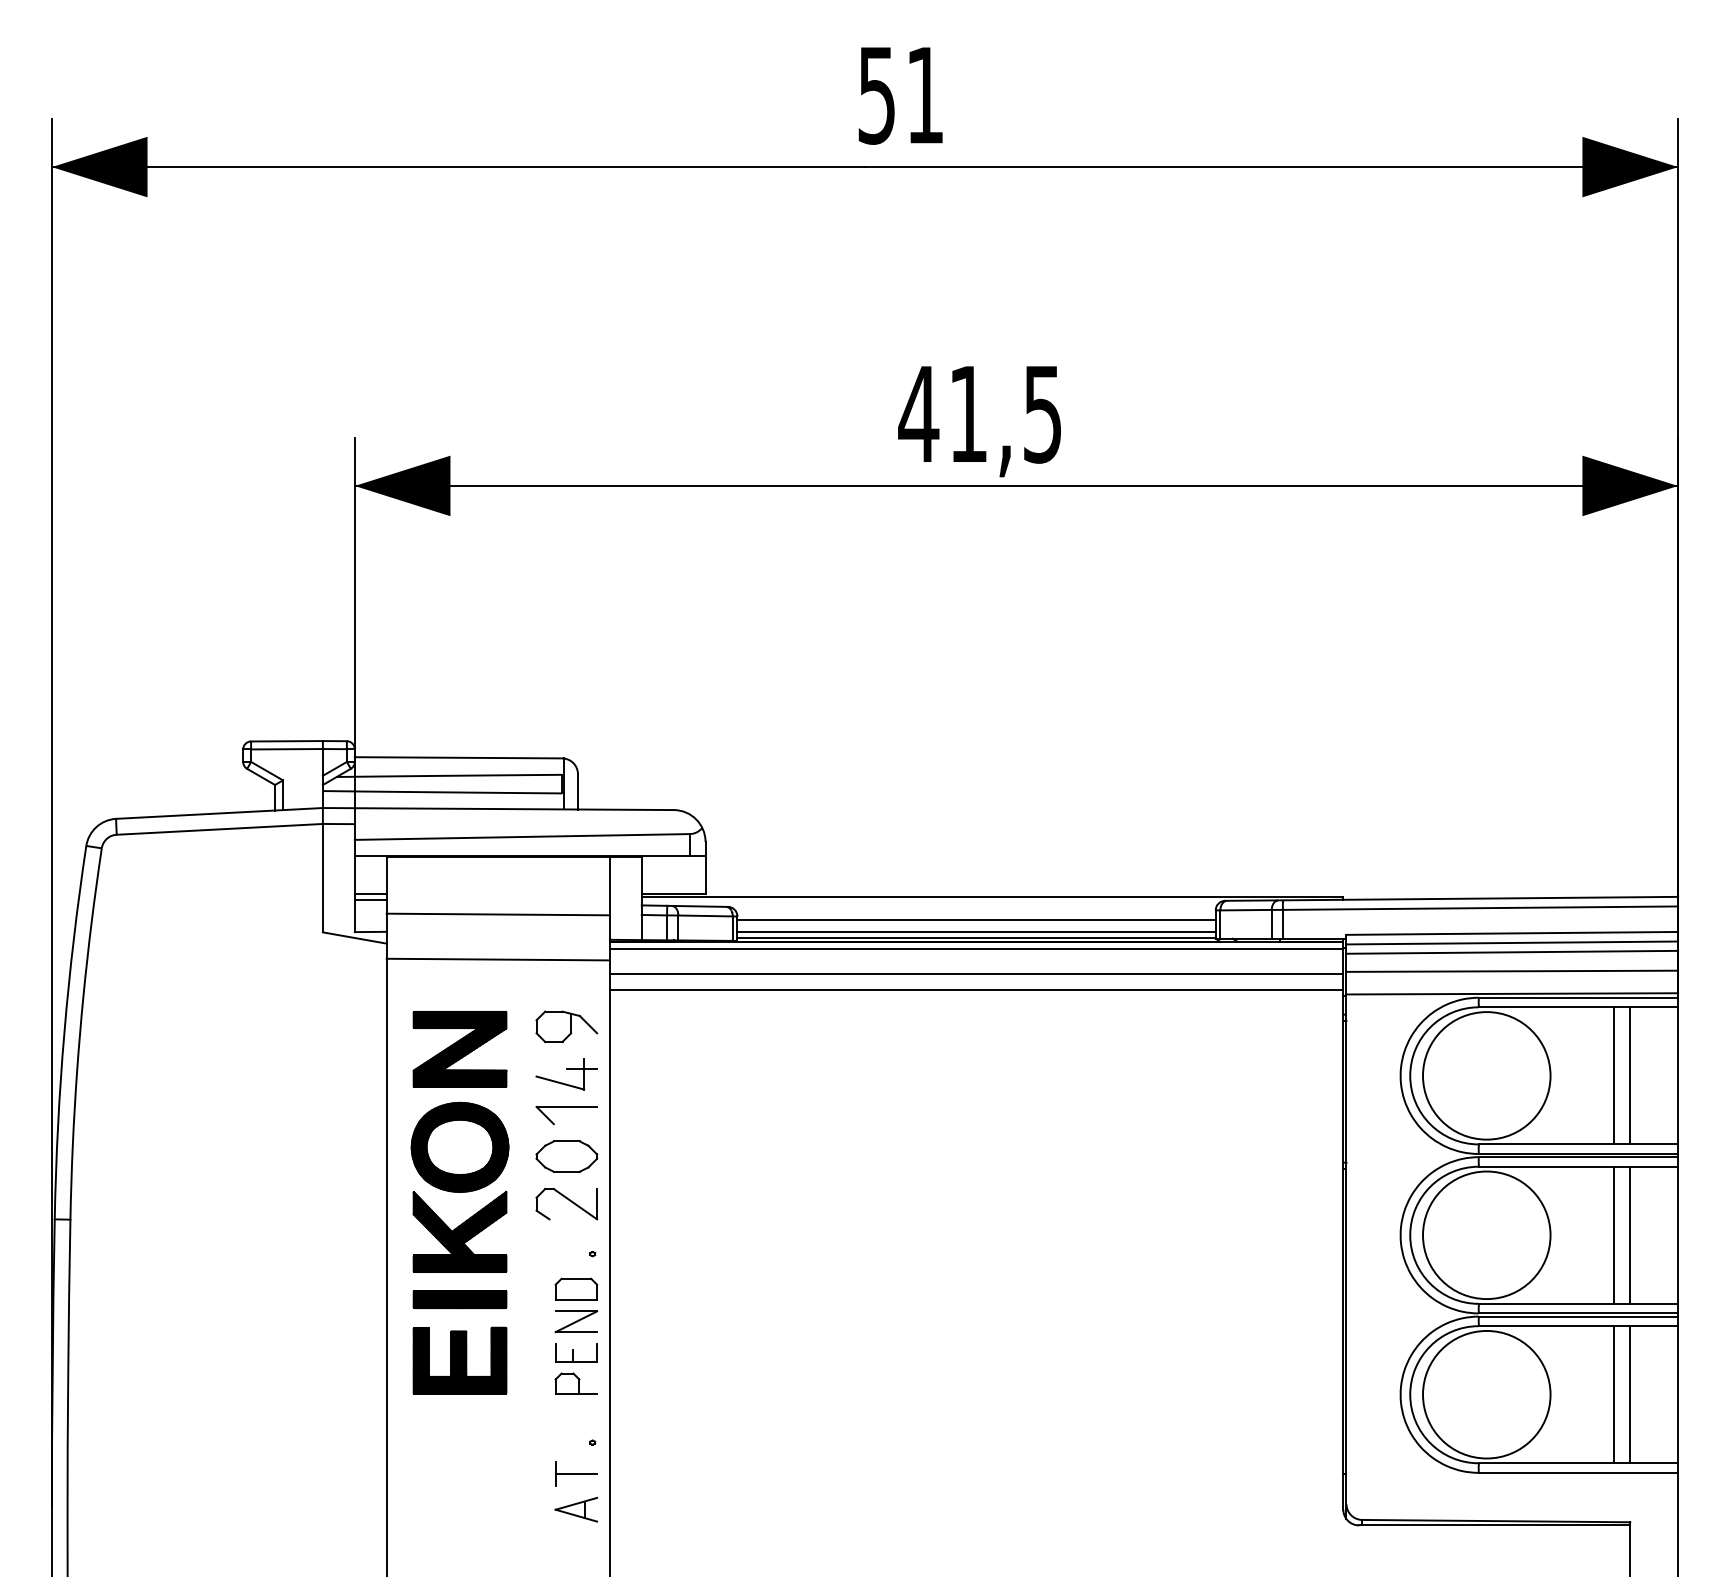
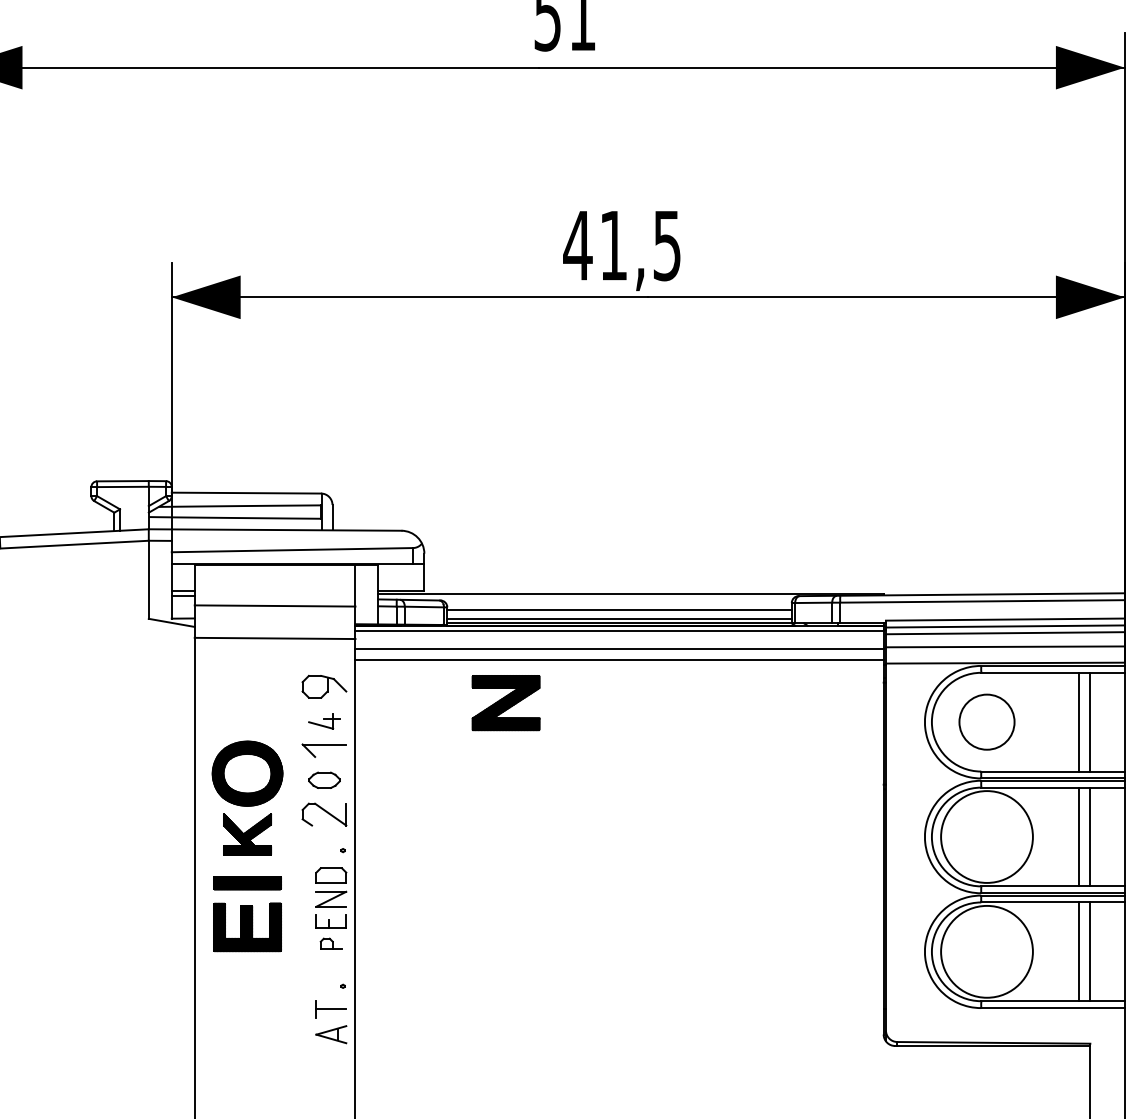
part: (459, 1049) -> (505, 703), moved
part: (566, 1074) -> (324, 721), size x0.7
circle: (1486, 1075) -> (986, 721), size x0.6
part: (566, 1156) -> (324, 780), size x0.7
part: (459, 1231) -> (247, 834), size x0.7
part: (575, 1383) -> (330, 943), size x0.7

